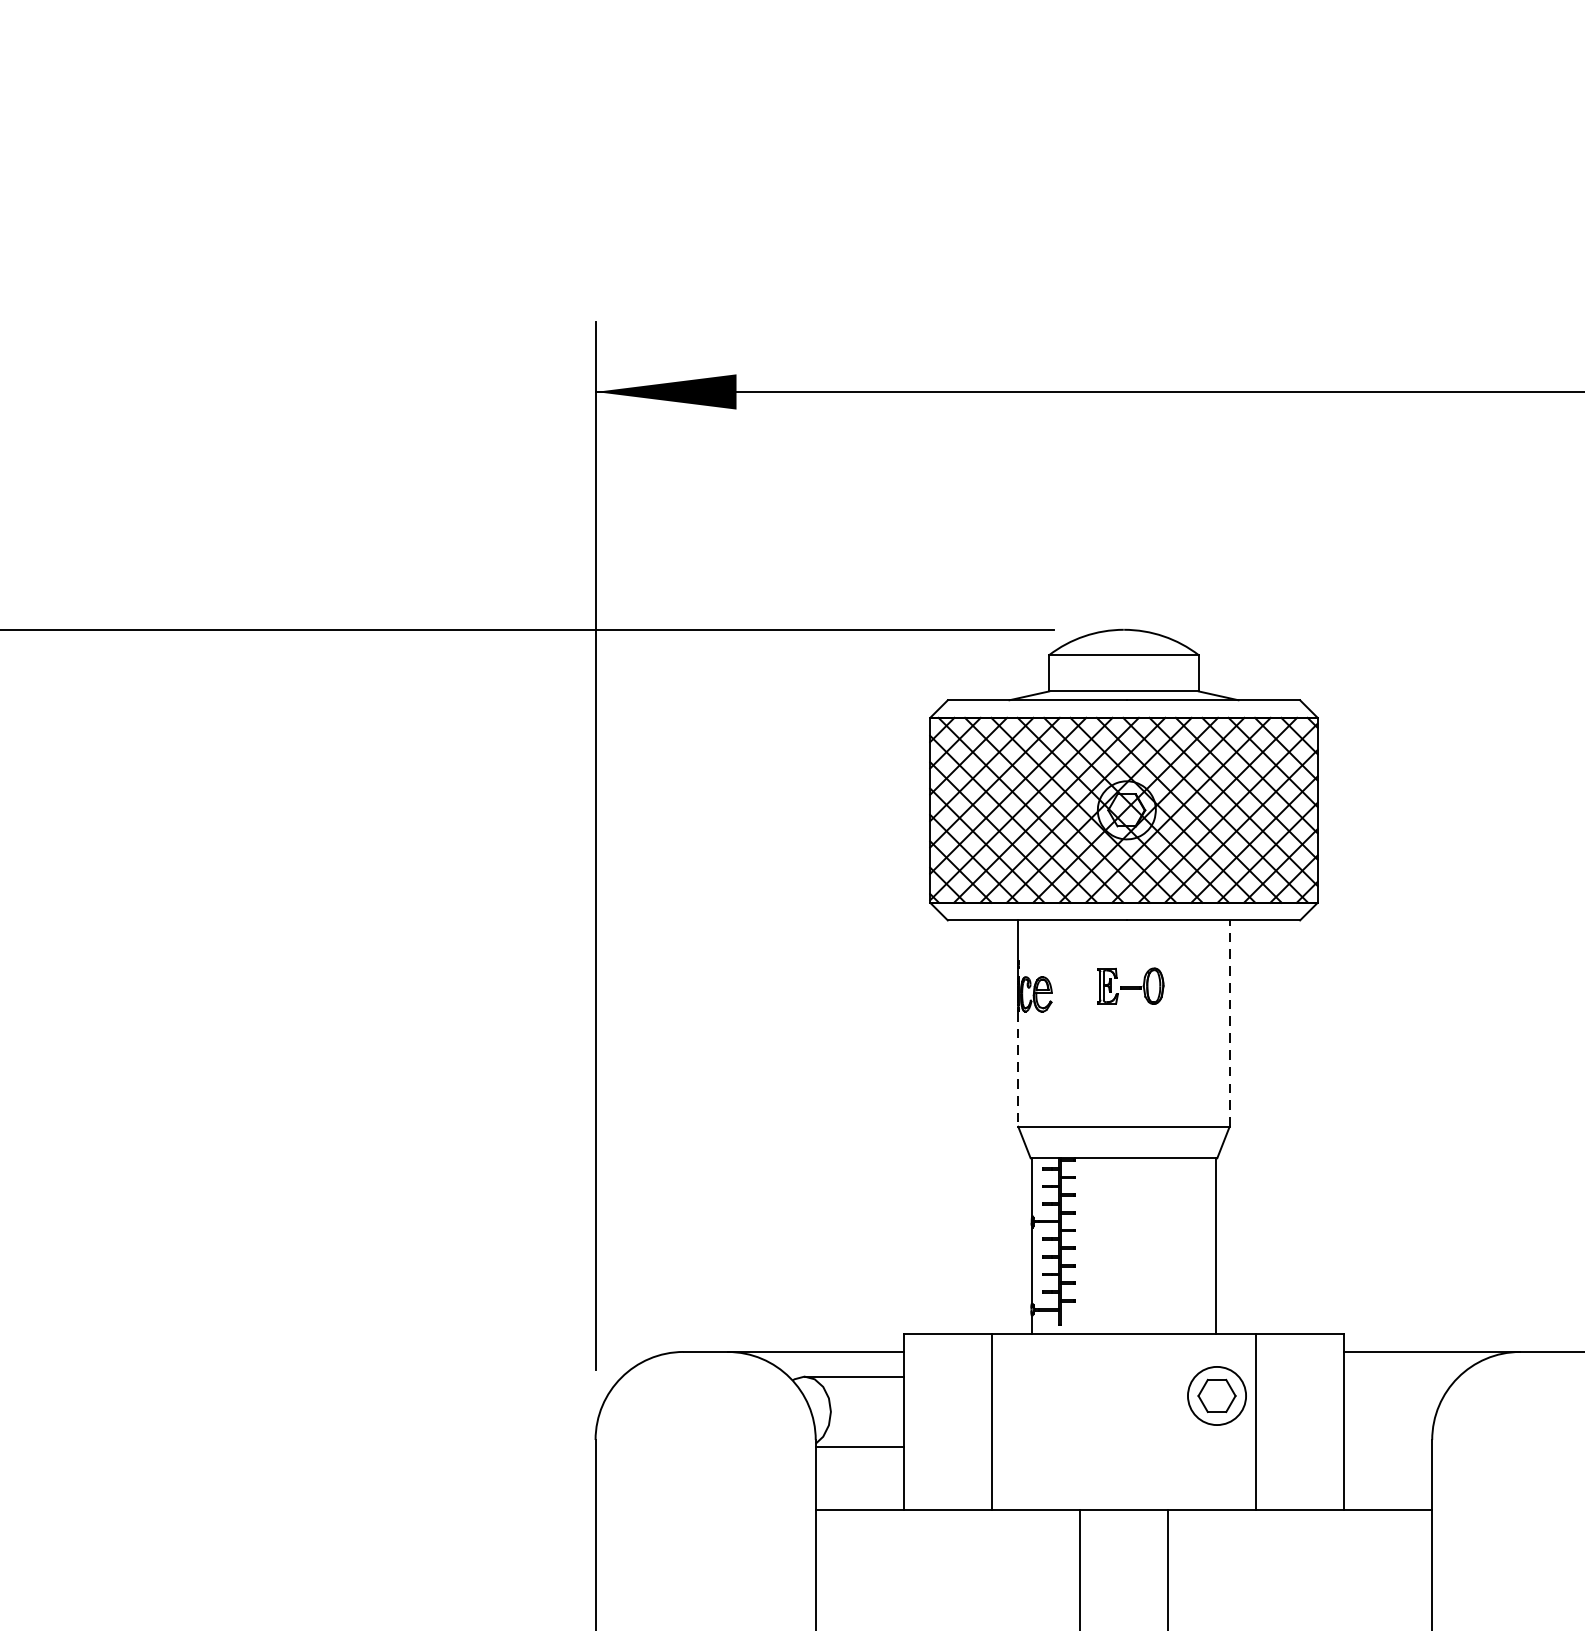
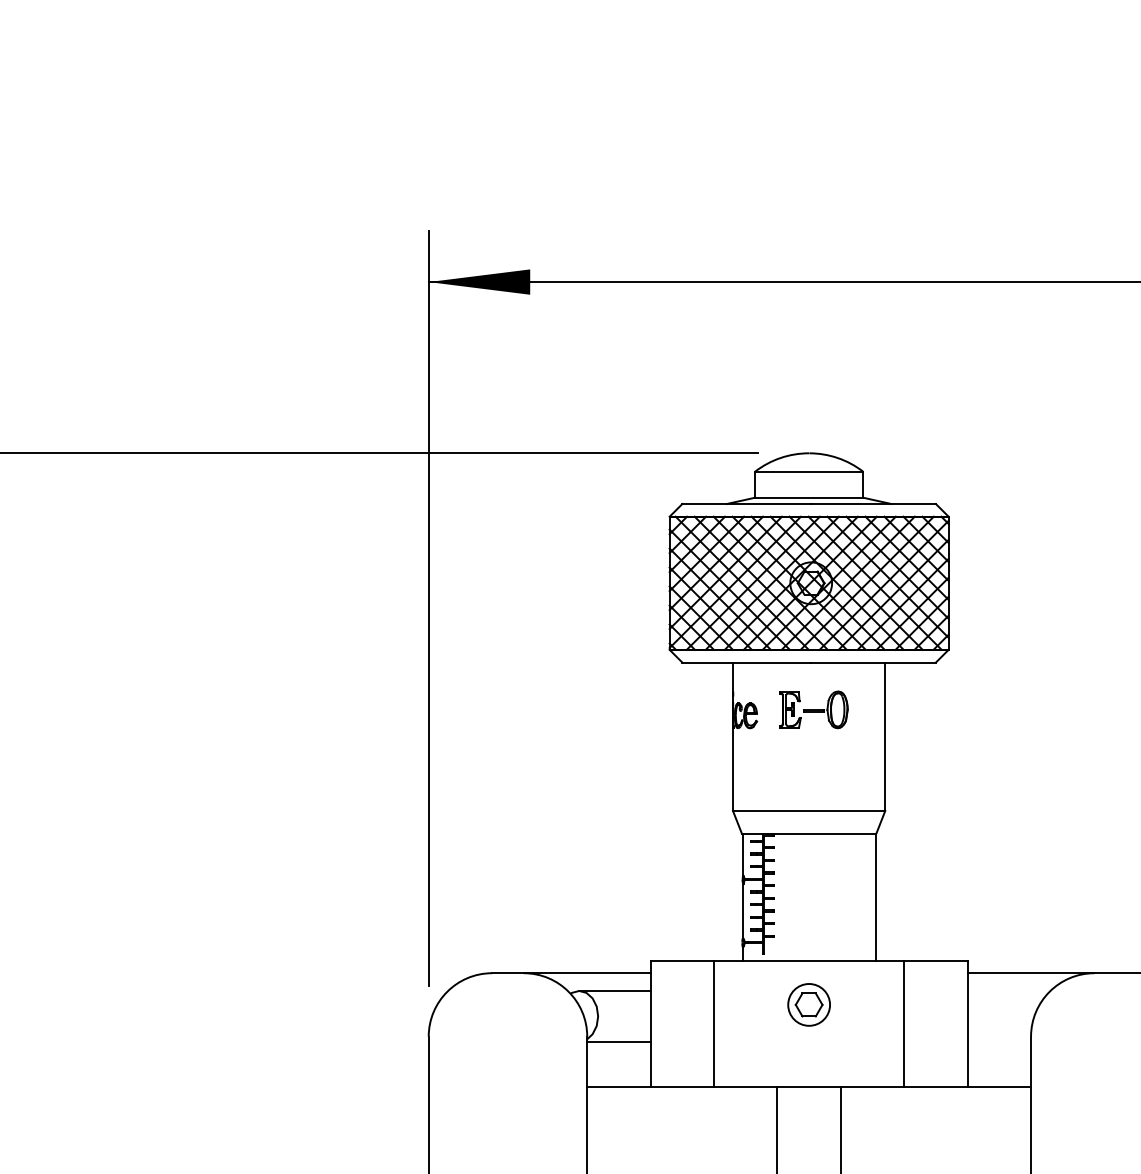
part: (1130, 985) -> (813, 709), size x1.43
line: (1230, 1023) -> (885, 736), dashed -> solid
line: (1018, 1070) -> (733, 770), dashed -> solid
part: (1216, 1395) -> (808, 1004), moved

